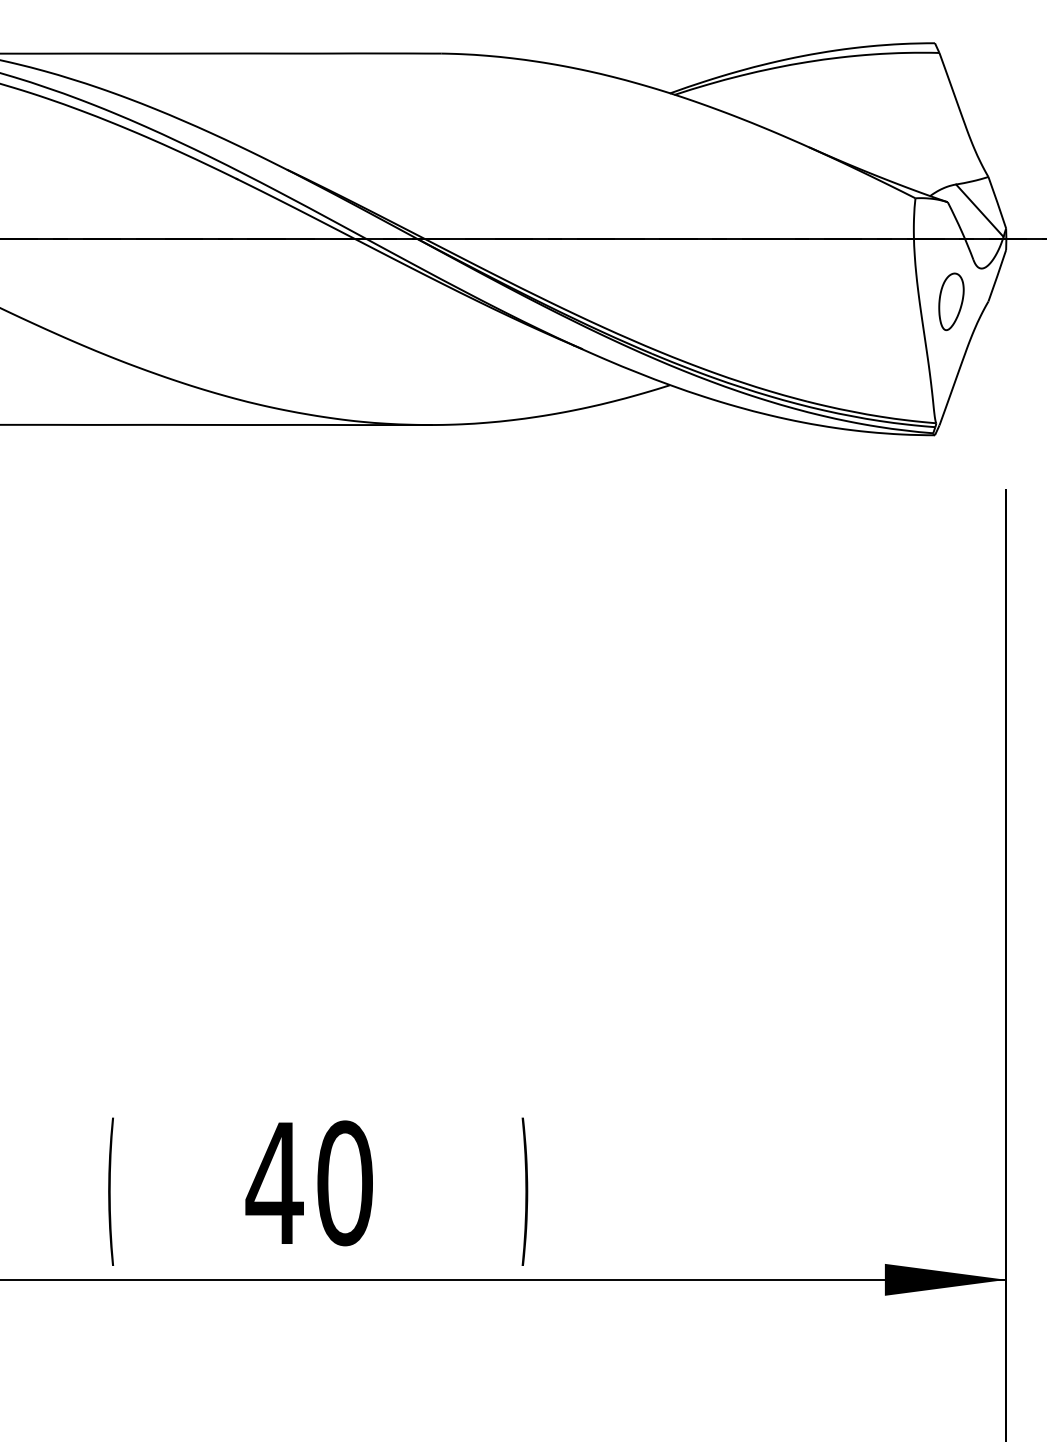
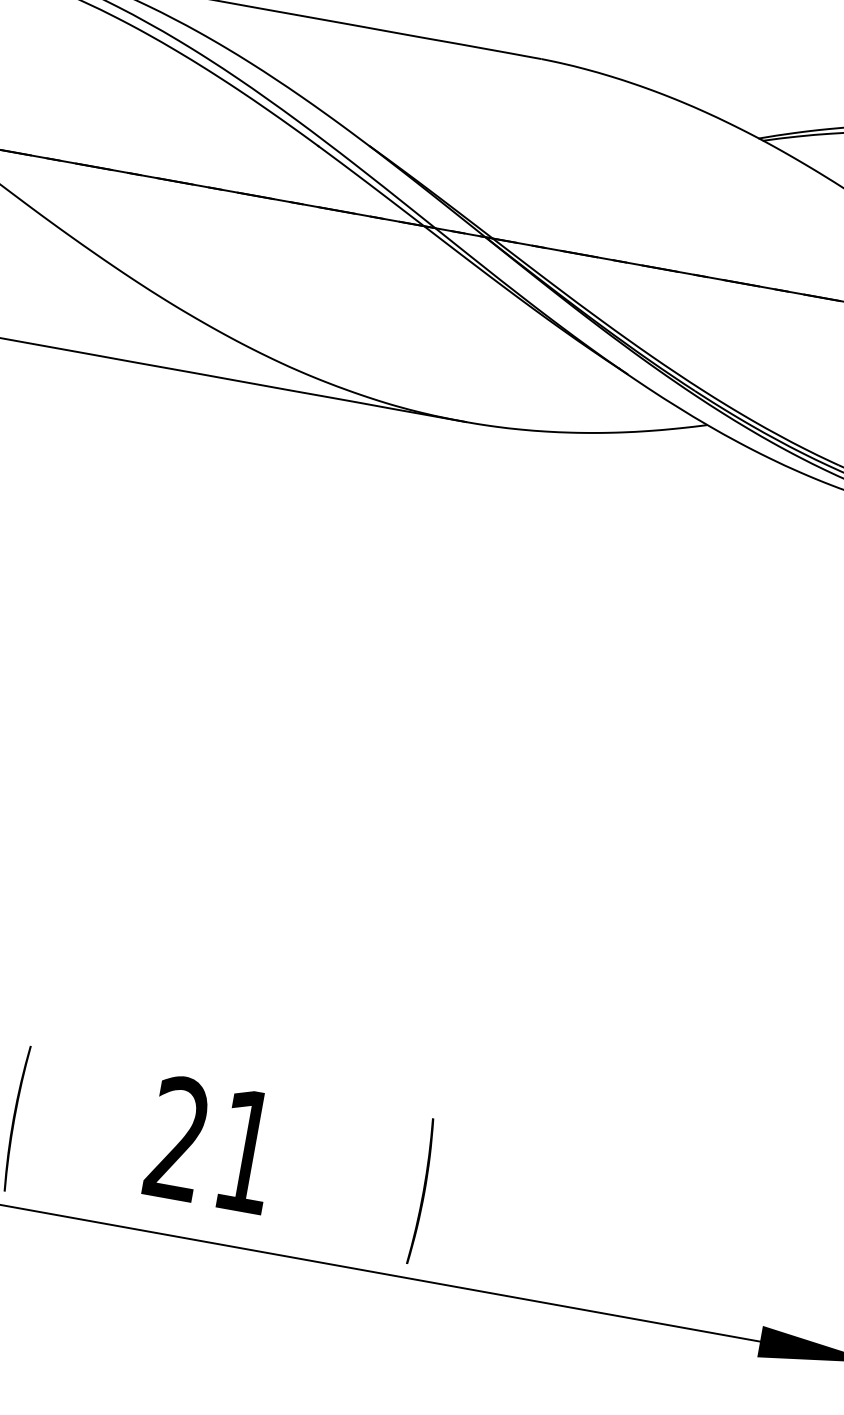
text: (308, 1183) -> (211, 1145), 40 -> 21

